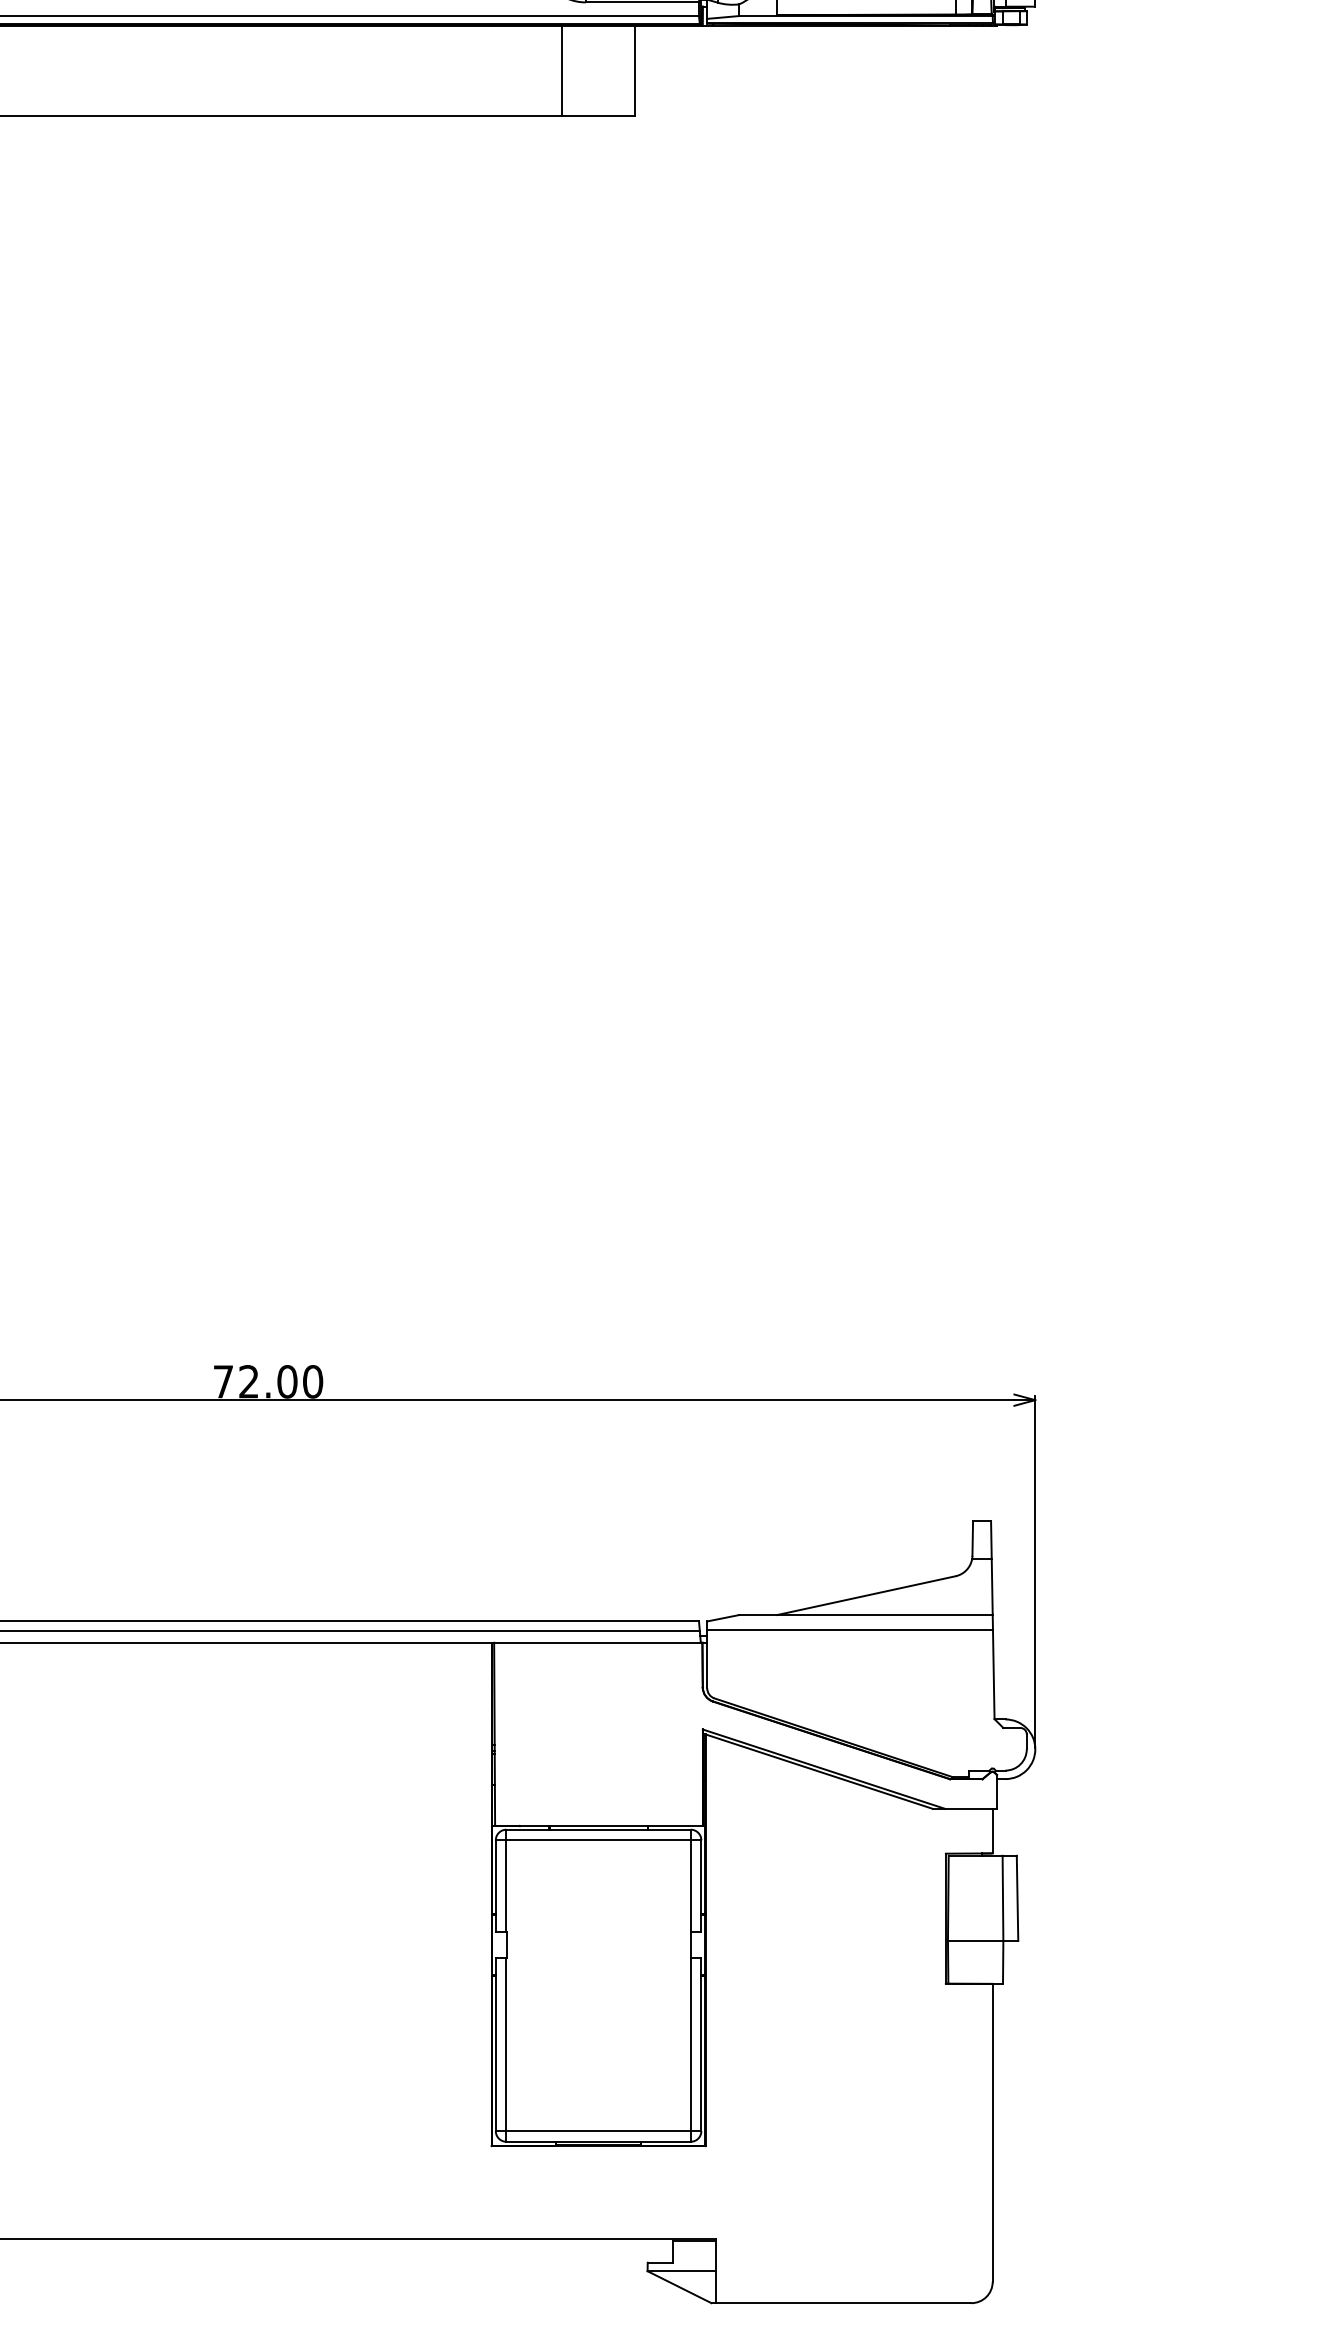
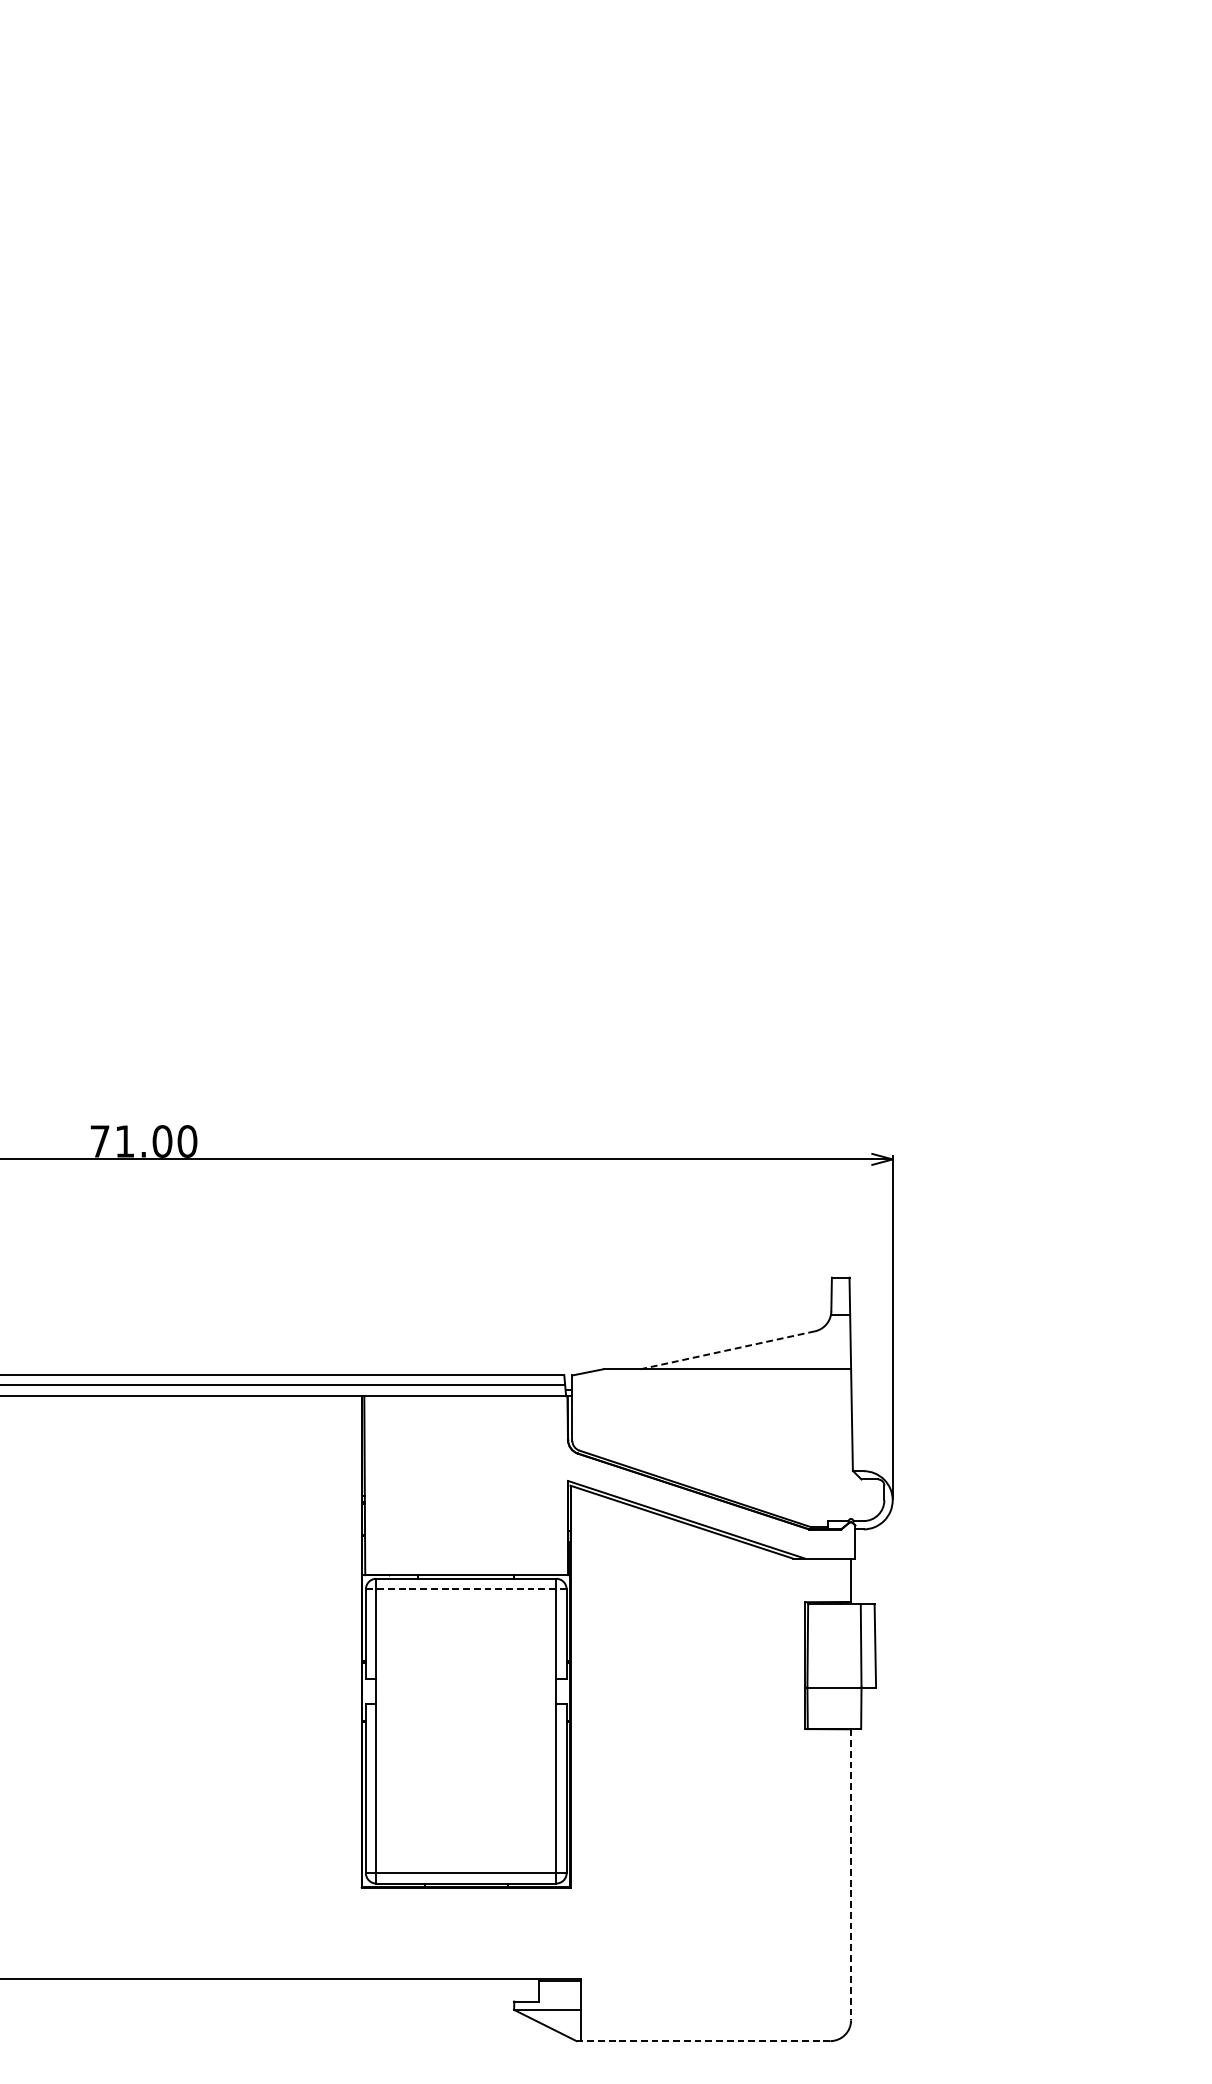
text: (248, 1381) -> (124, 1141), 72.00 -> 71.00
line: (865, 1595) -> (726, 1350), solid -> dashed
line: (849, 1629) -> (711, 1383), removed
line: (598, 1840) -> (466, 1589), solid -> dashed
line: (992, 2133) -> (850, 1875), solid -> dashed
line: (841, 2303) -> (703, 2041), solid -> dashed

